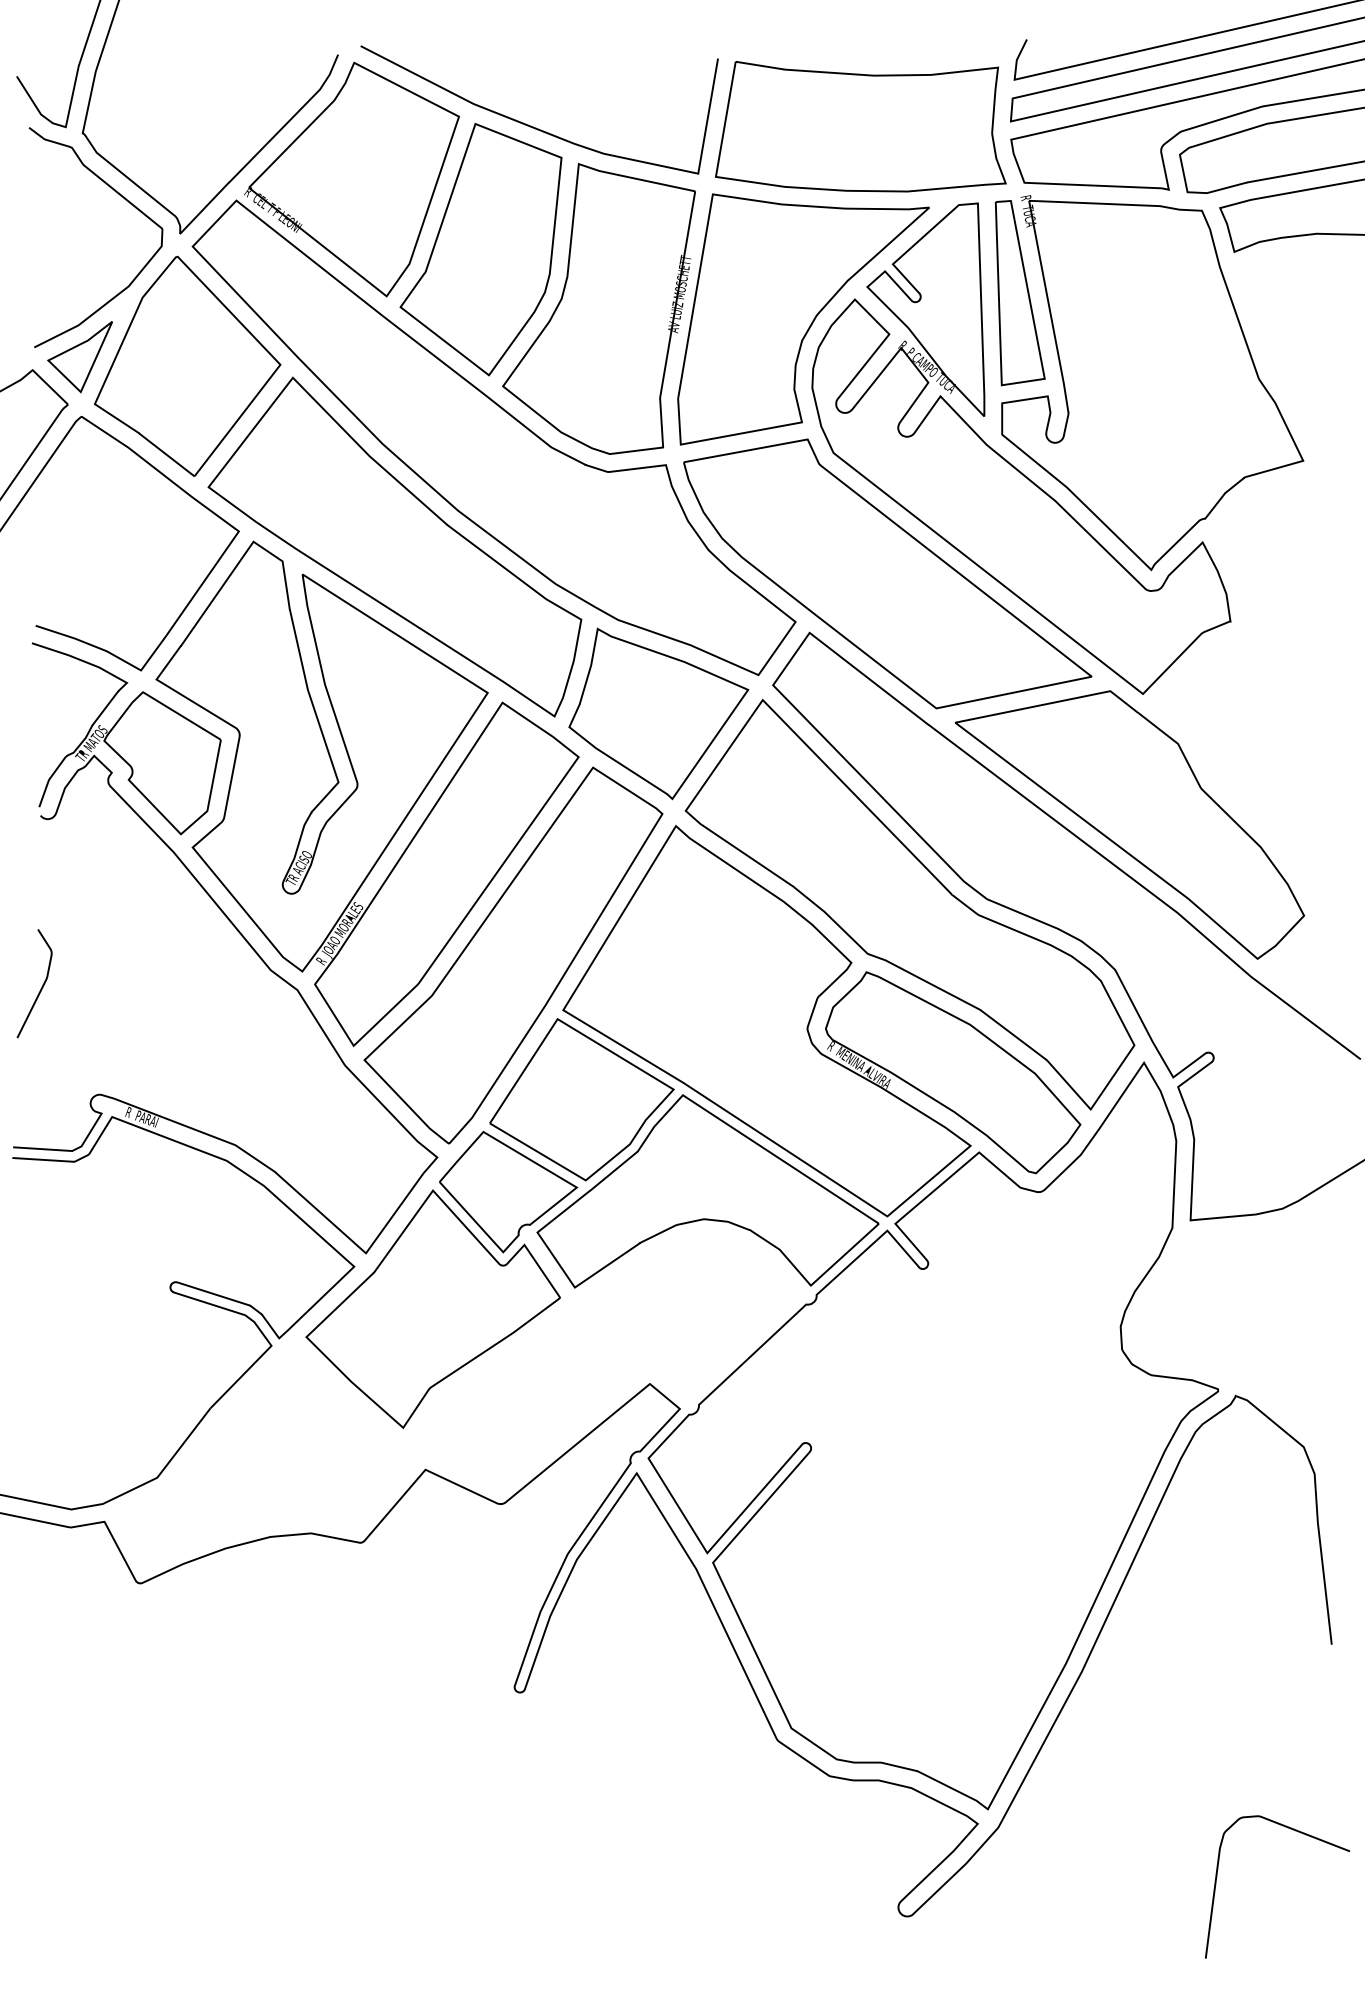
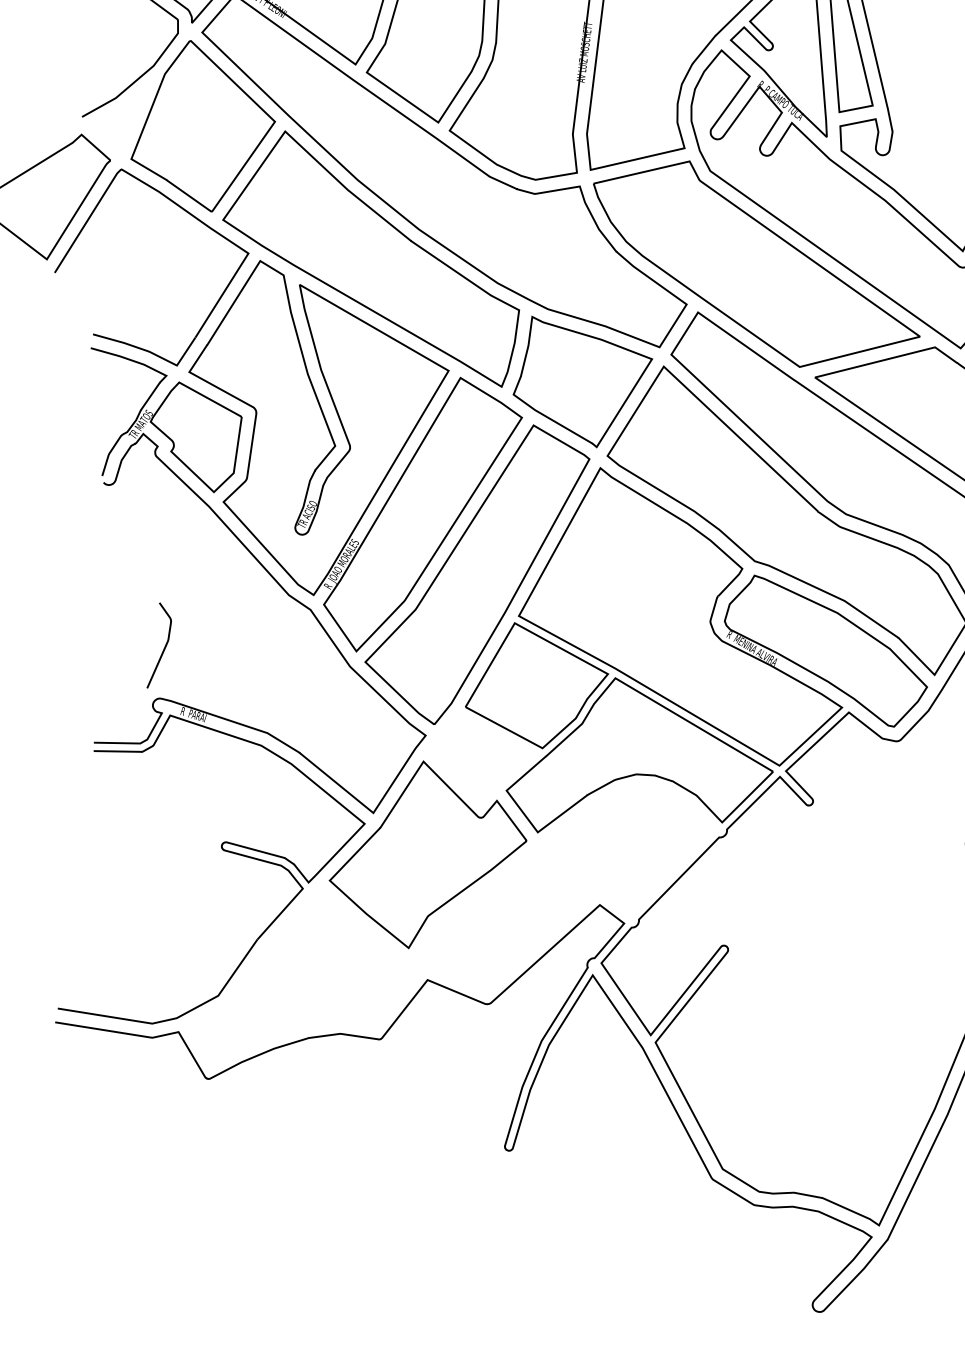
part: (79, 357) -> (117, 123), removed
curve: (41, 986) -> (164, 647), moved
part: (508, 1192) -> (482, 760), removed

